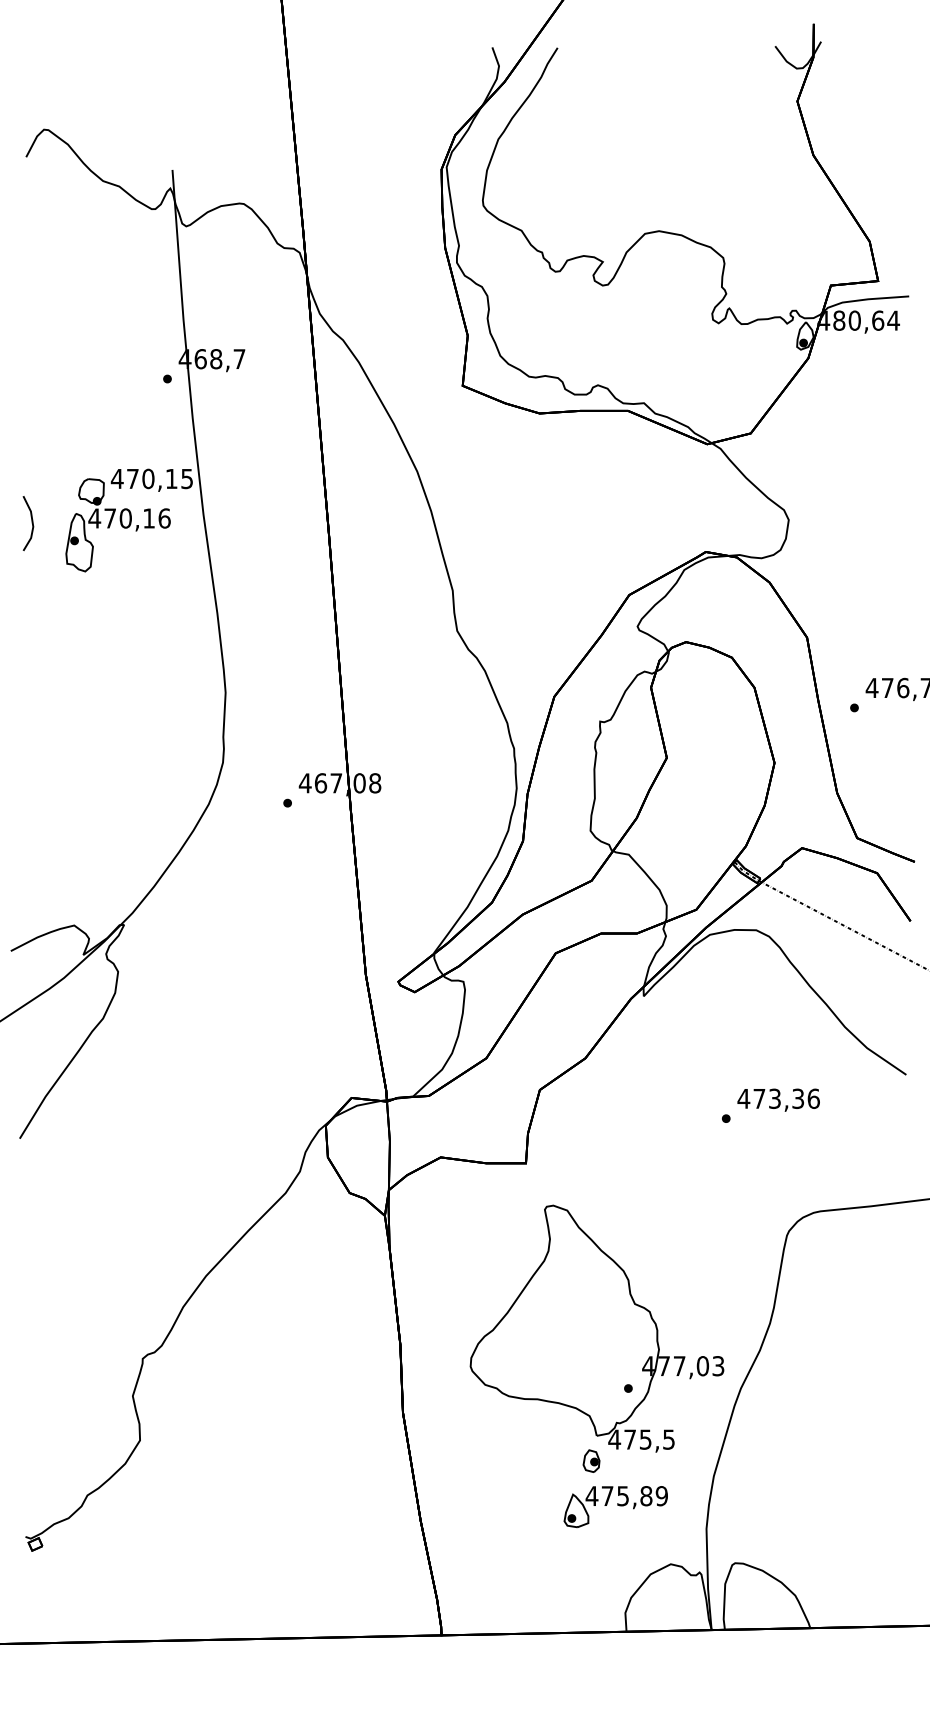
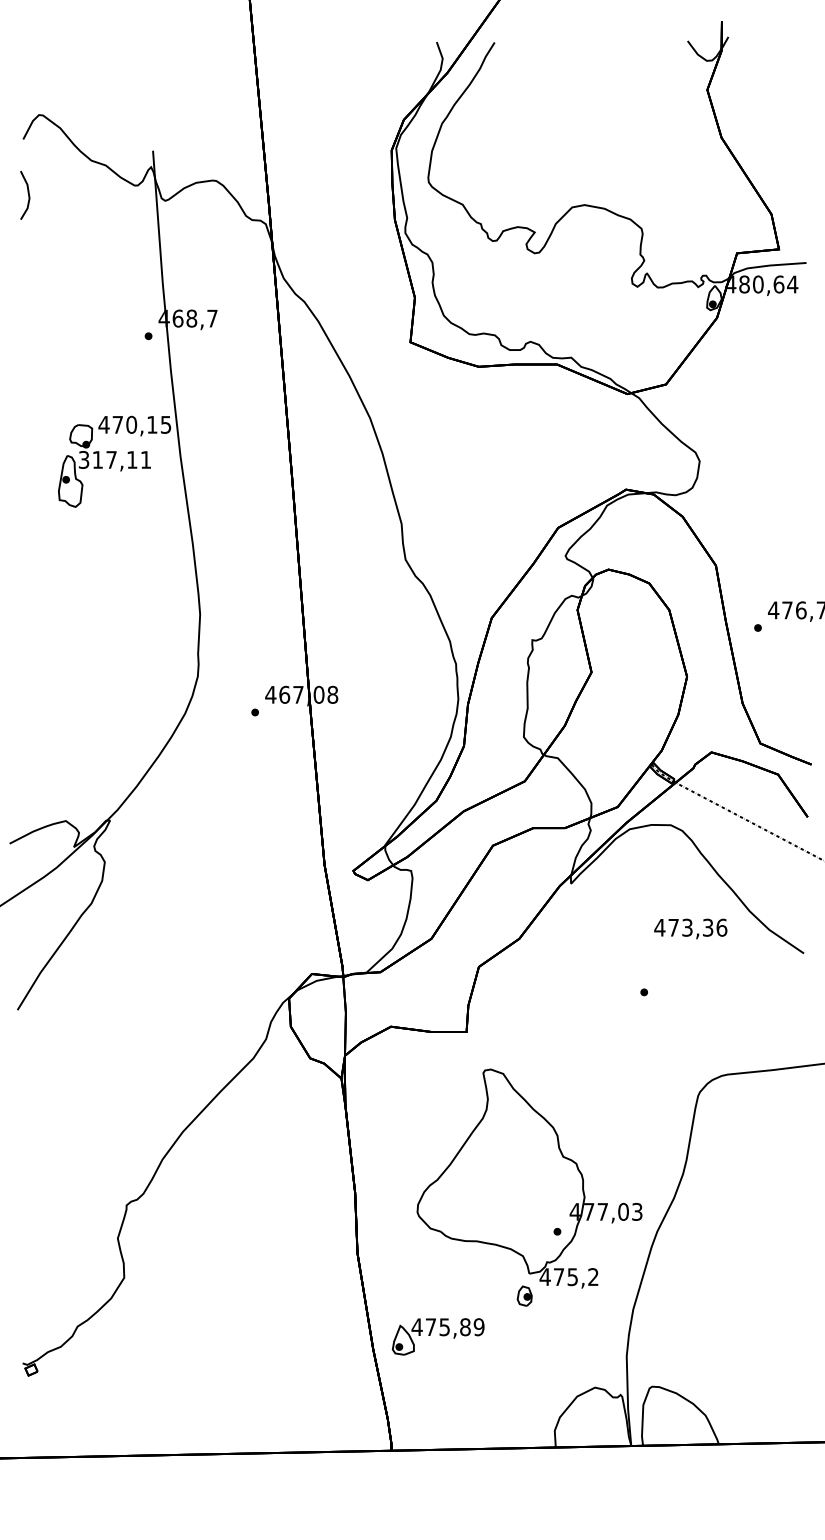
text: (129, 517) -> (114, 459), 470,16 -> 317,11
line: (30, 521) -> (27, 193), moved
text: (778, 1099) -> (690, 928), moved
text: (669, 1440) -> (593, 1277), 475,5 -> 475,2
part: (614, 1506) -> (437, 1336), moved

